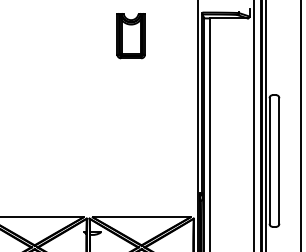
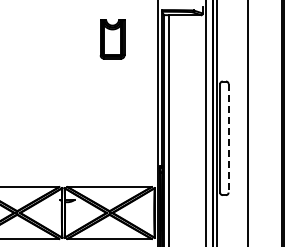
part: (131, 36) -> (112, 39), moved
line: (279, 161) -> (228, 138), solid -> dashed

